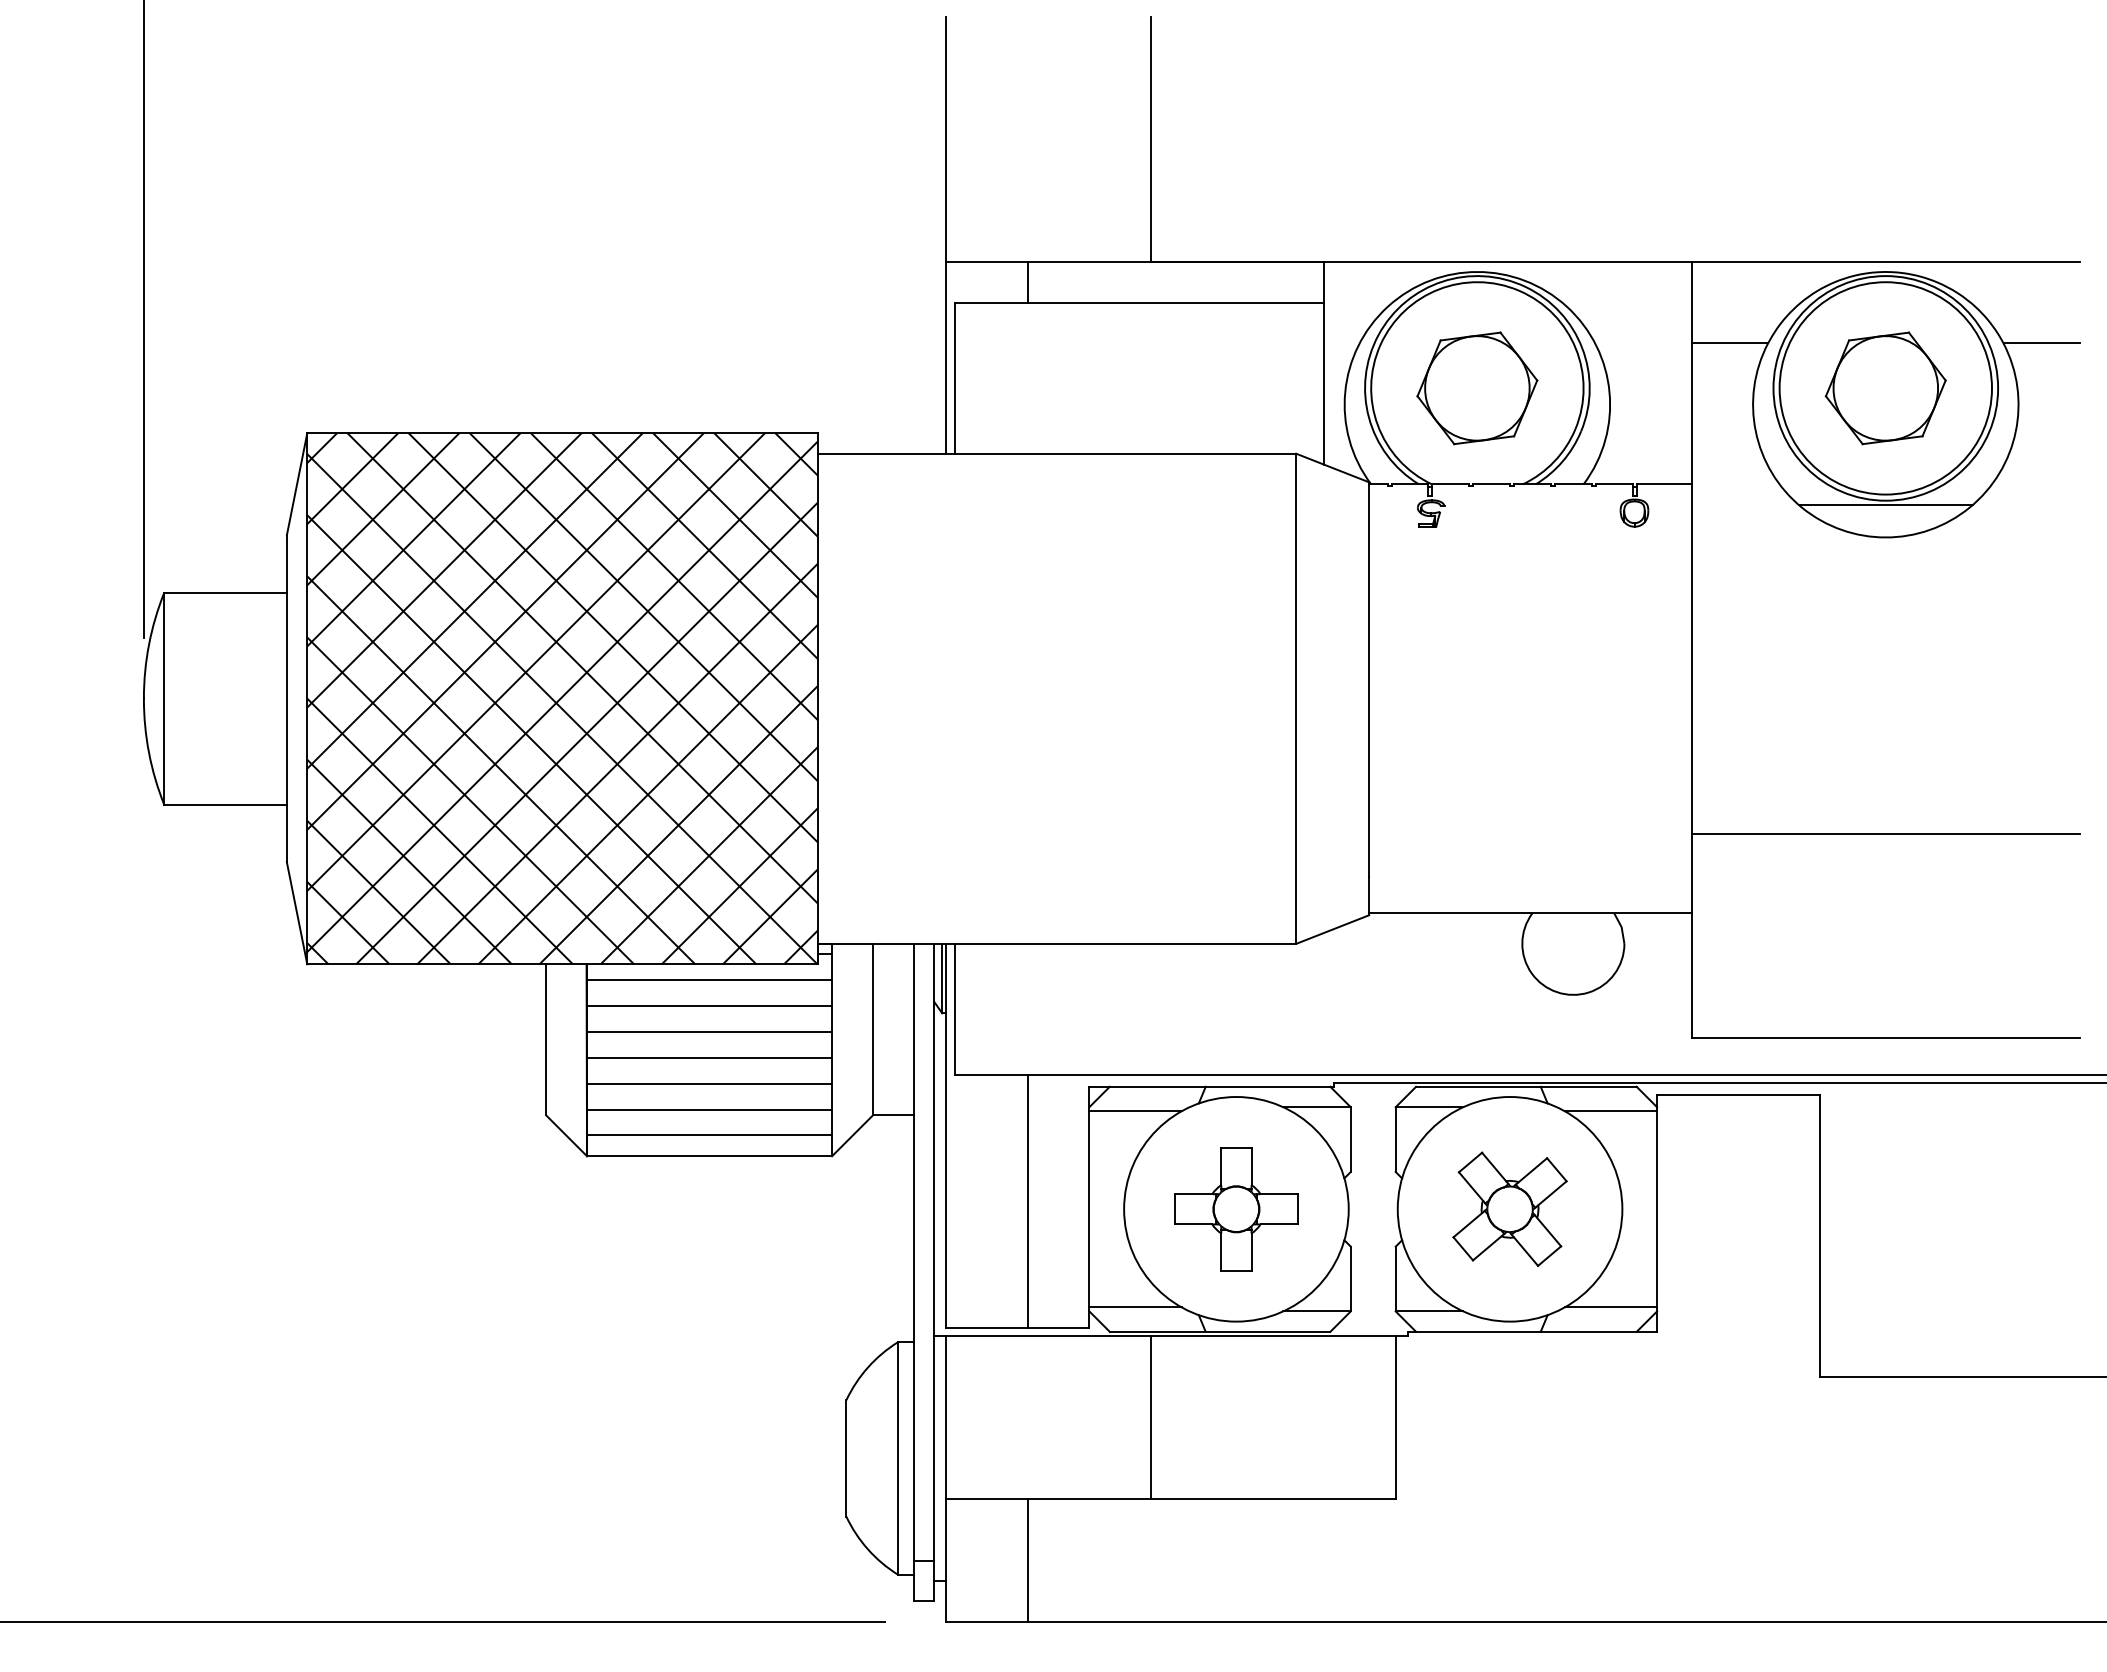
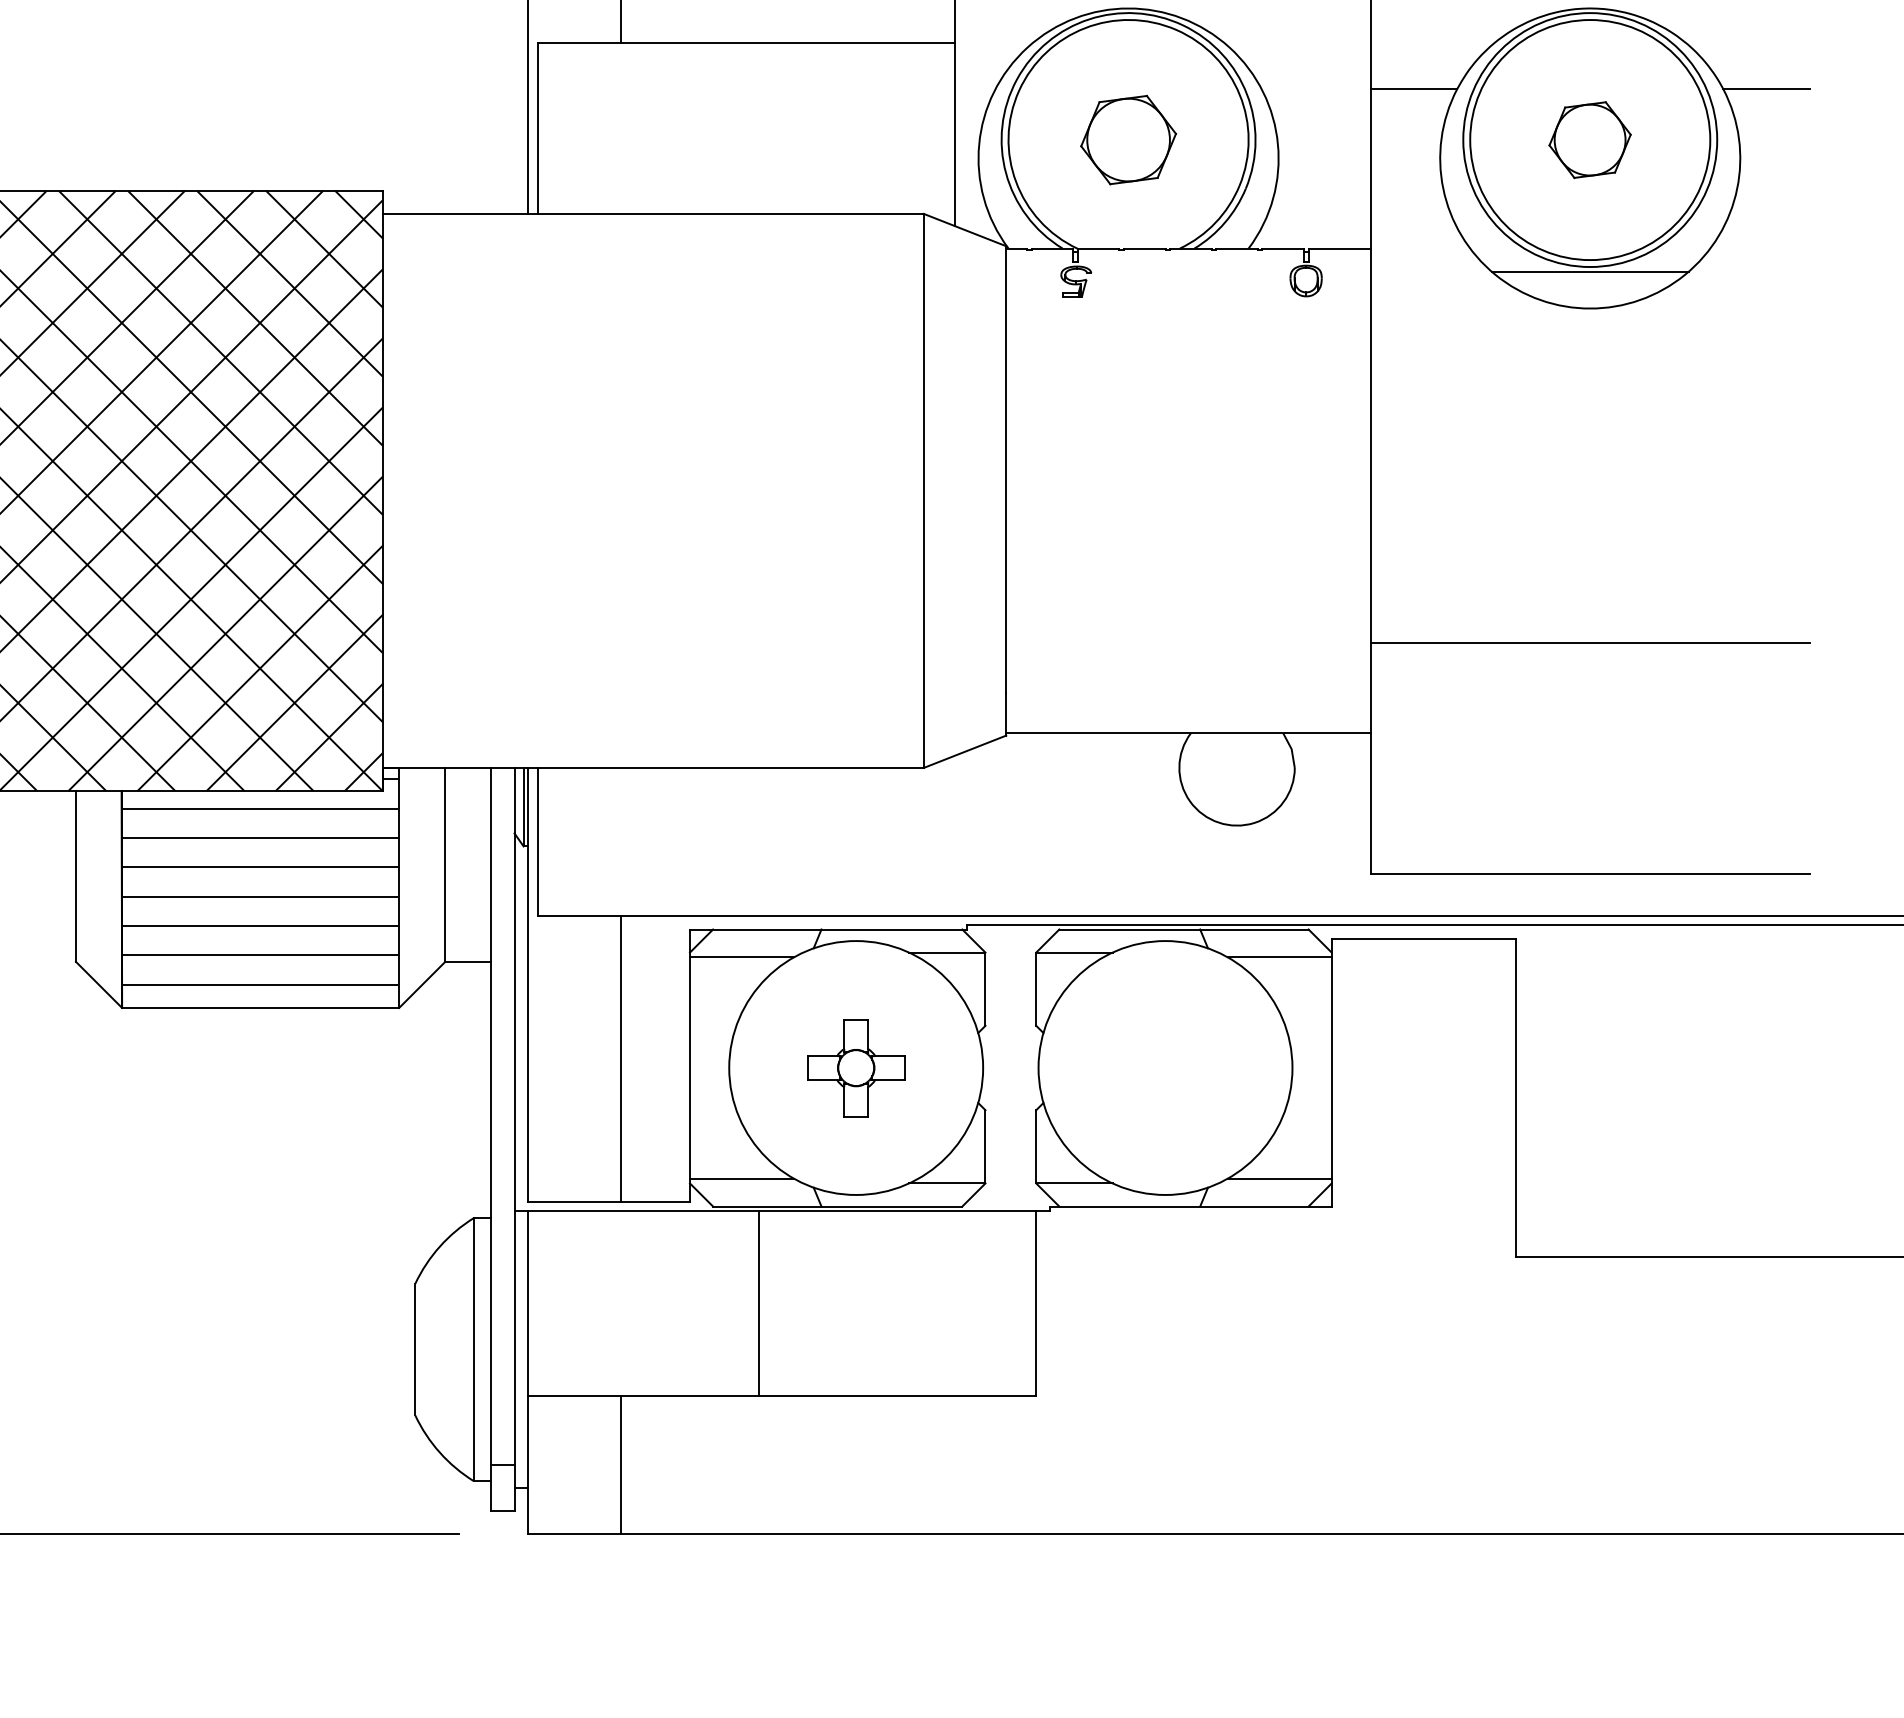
part: (1477, 388) -> (1128, 140), size x0.7
part: (1885, 388) -> (1589, 140), size x0.6
part: (1509, 1208) -> (1164, 1067), removed
part: (1236, 1209) -> (856, 1068), size x0.7

